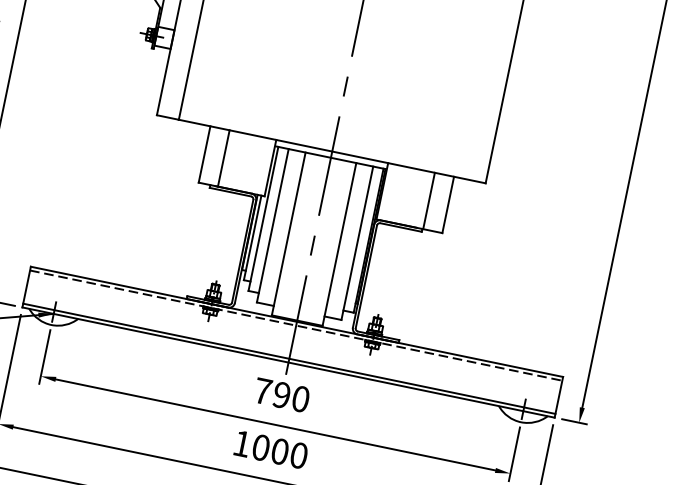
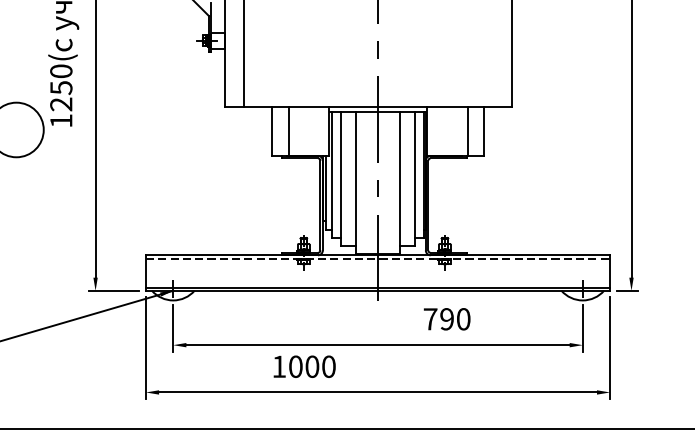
text: (281, 395) -> (446, 319), moved
text: (271, 449) -> (304, 366), moved

